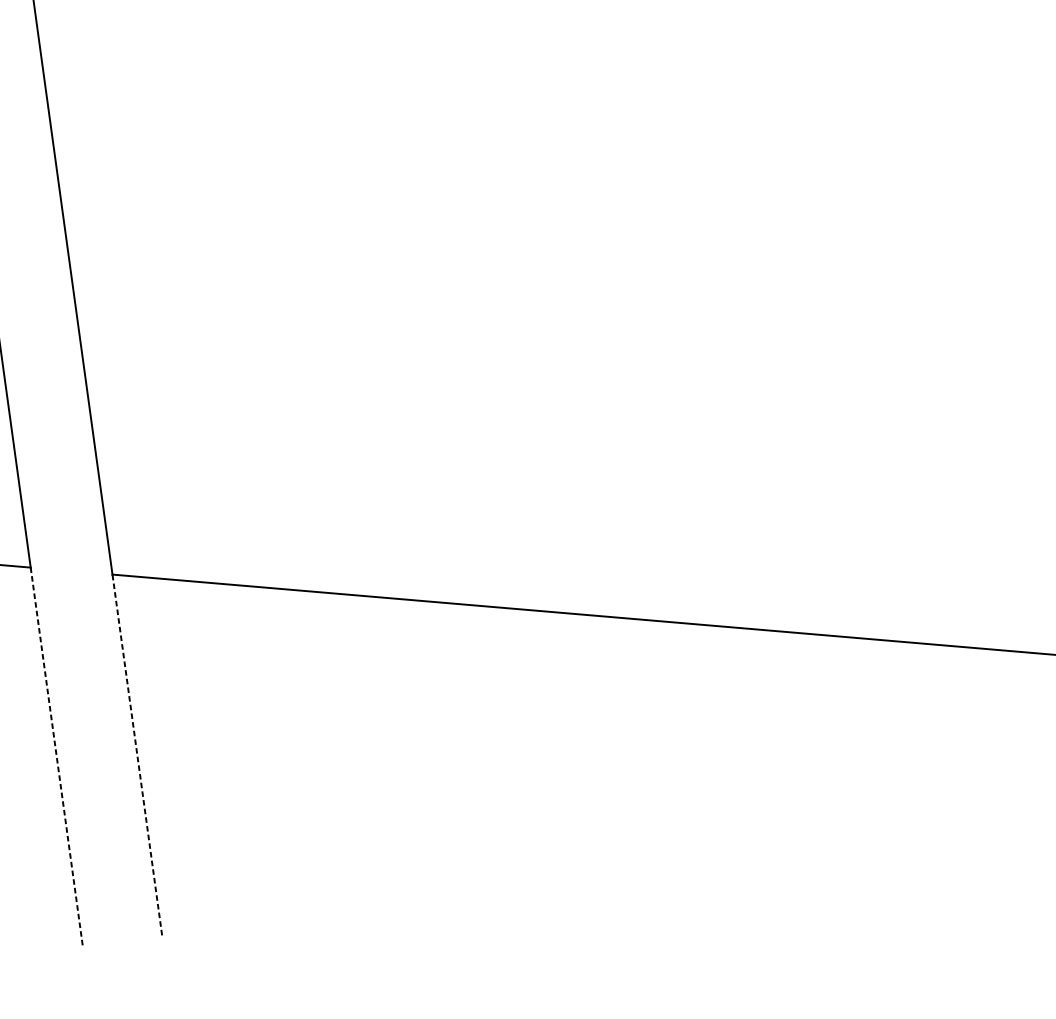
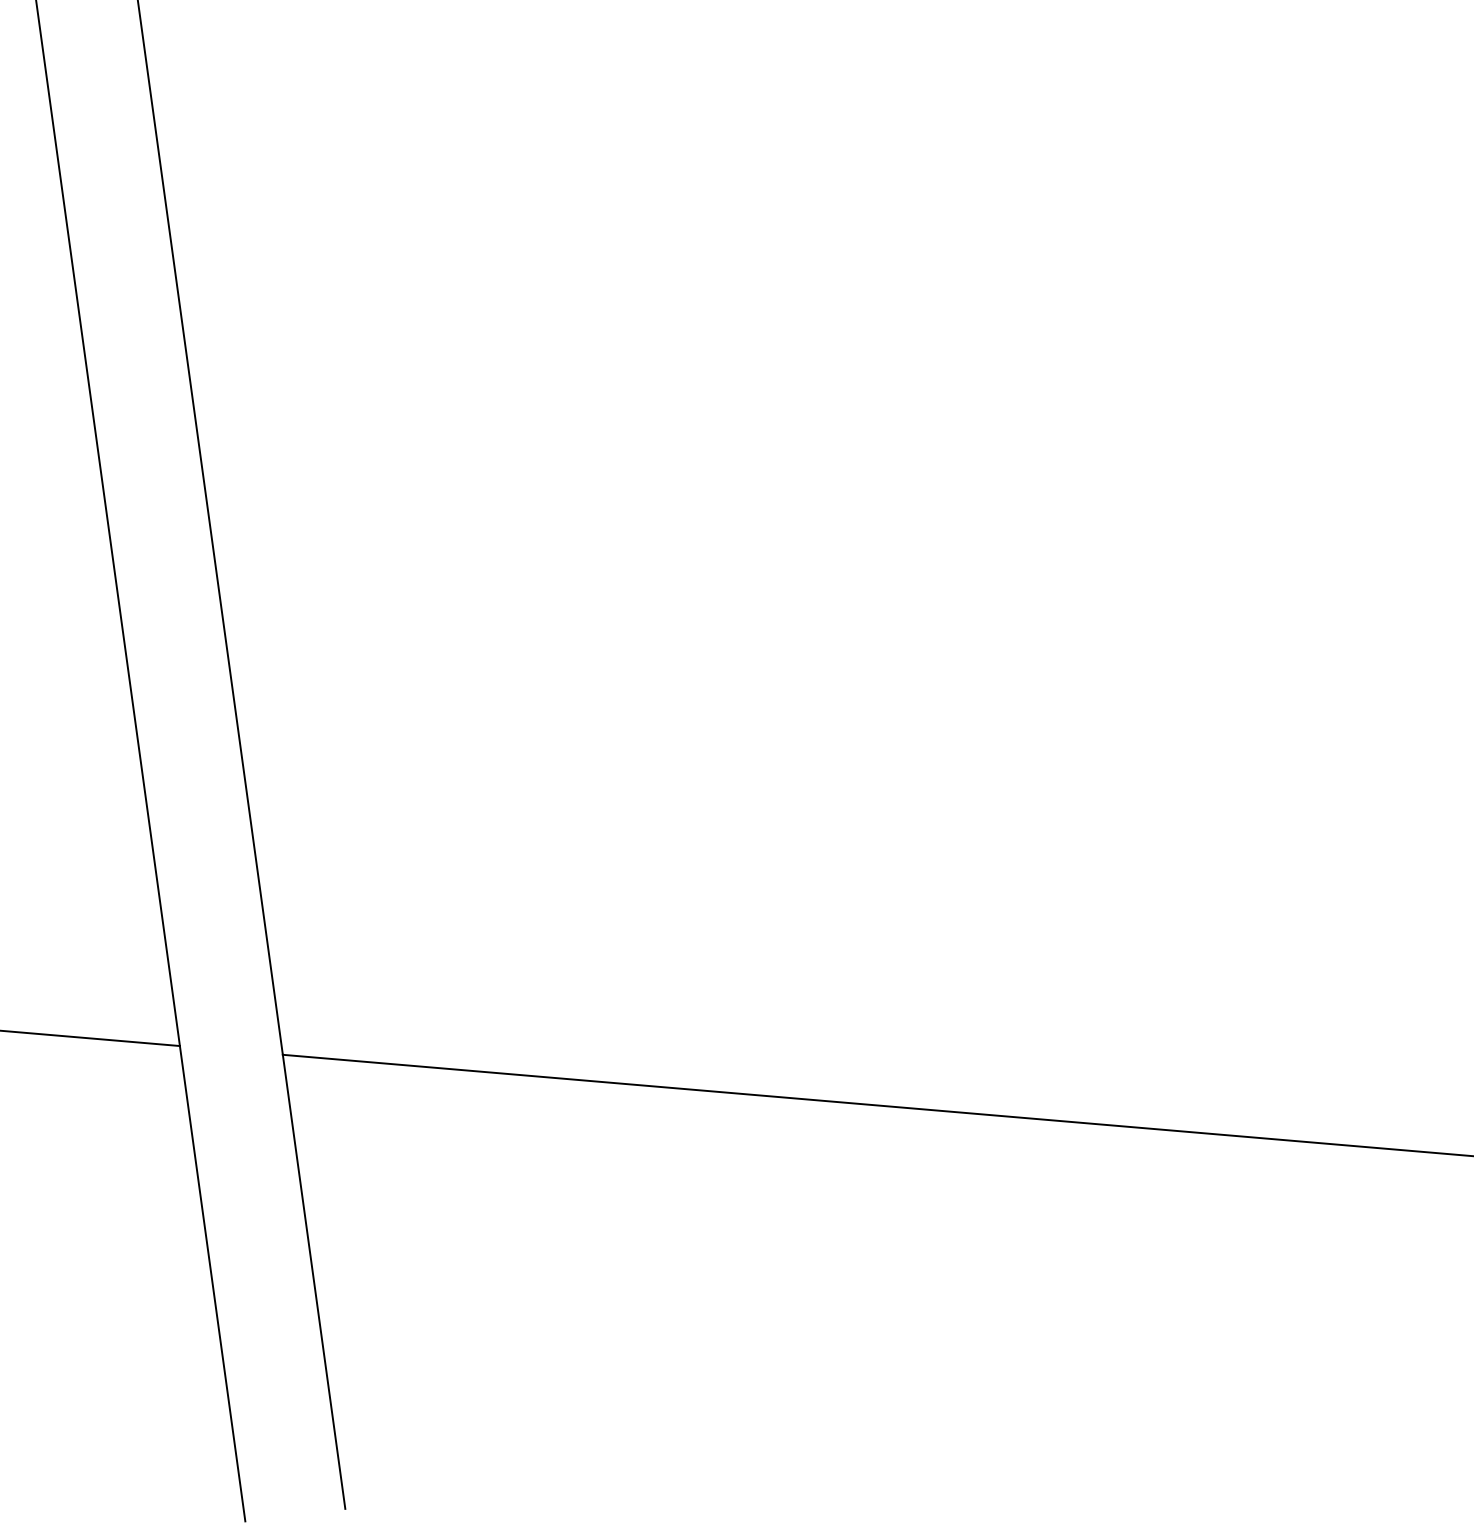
line: (137, 754) -> (314, 1281), dashed -> solid
line: (56, 756) -> (212, 1283), dashed -> solid

